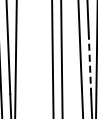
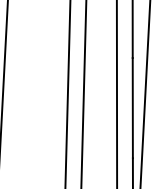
line: (90, 66) -> (133, 108), dashed -> solid

